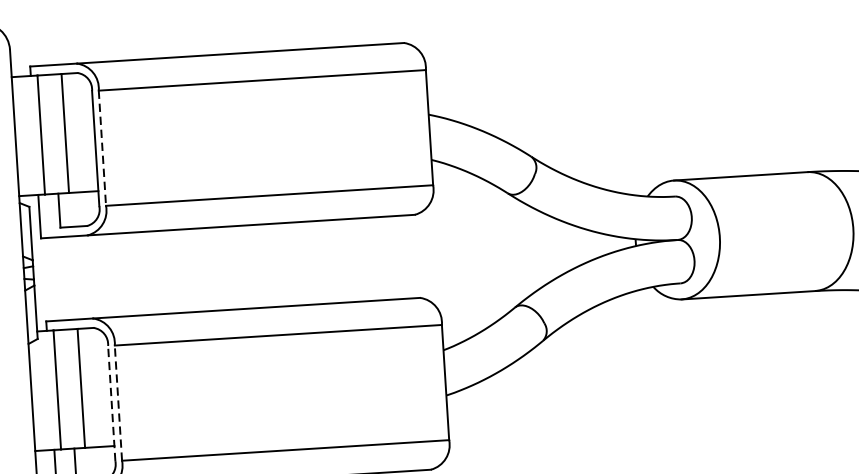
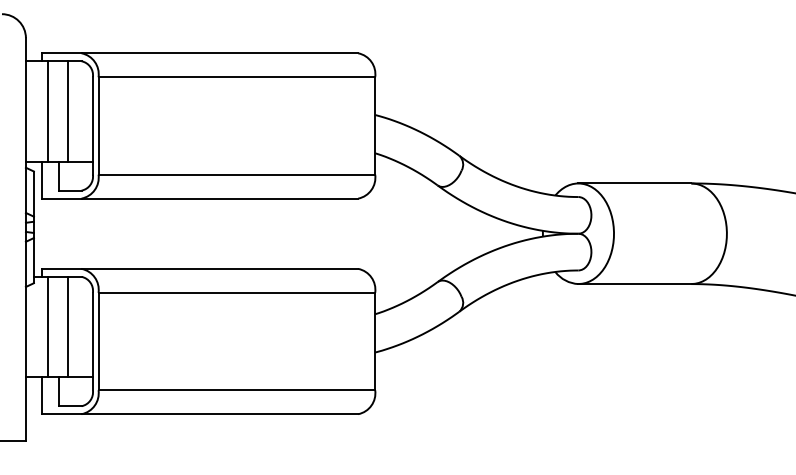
line: (102, 147) -> (98, 125), dashed -> solid
line: (111, 403) -> (92, 341), dashed -> solid
line: (118, 403) -> (98, 341), dashed -> solid

